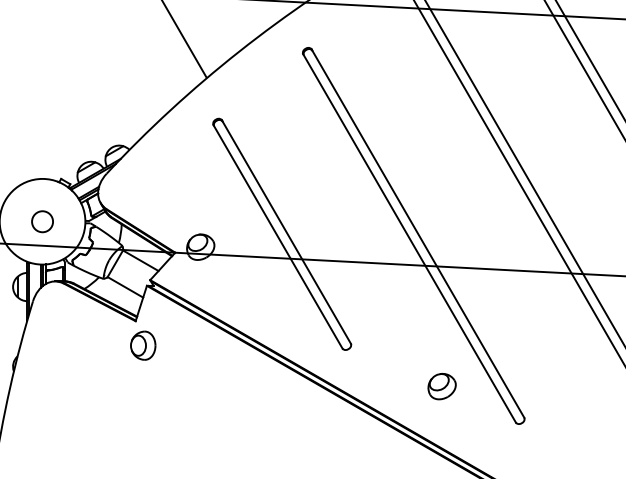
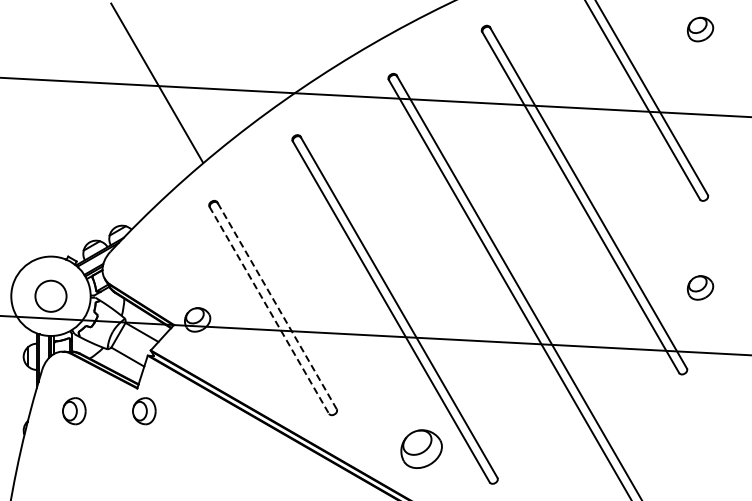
circle: (42, 221) -> (50, 296), size x1.6
line: (286, 231) -> (277, 305), solid -> dashed
line: (278, 237) -> (269, 310), solid -> dashed
part: (67, 346) -> (74, 411), added
part: (441, 385) -> (420, 448), size x1.6

